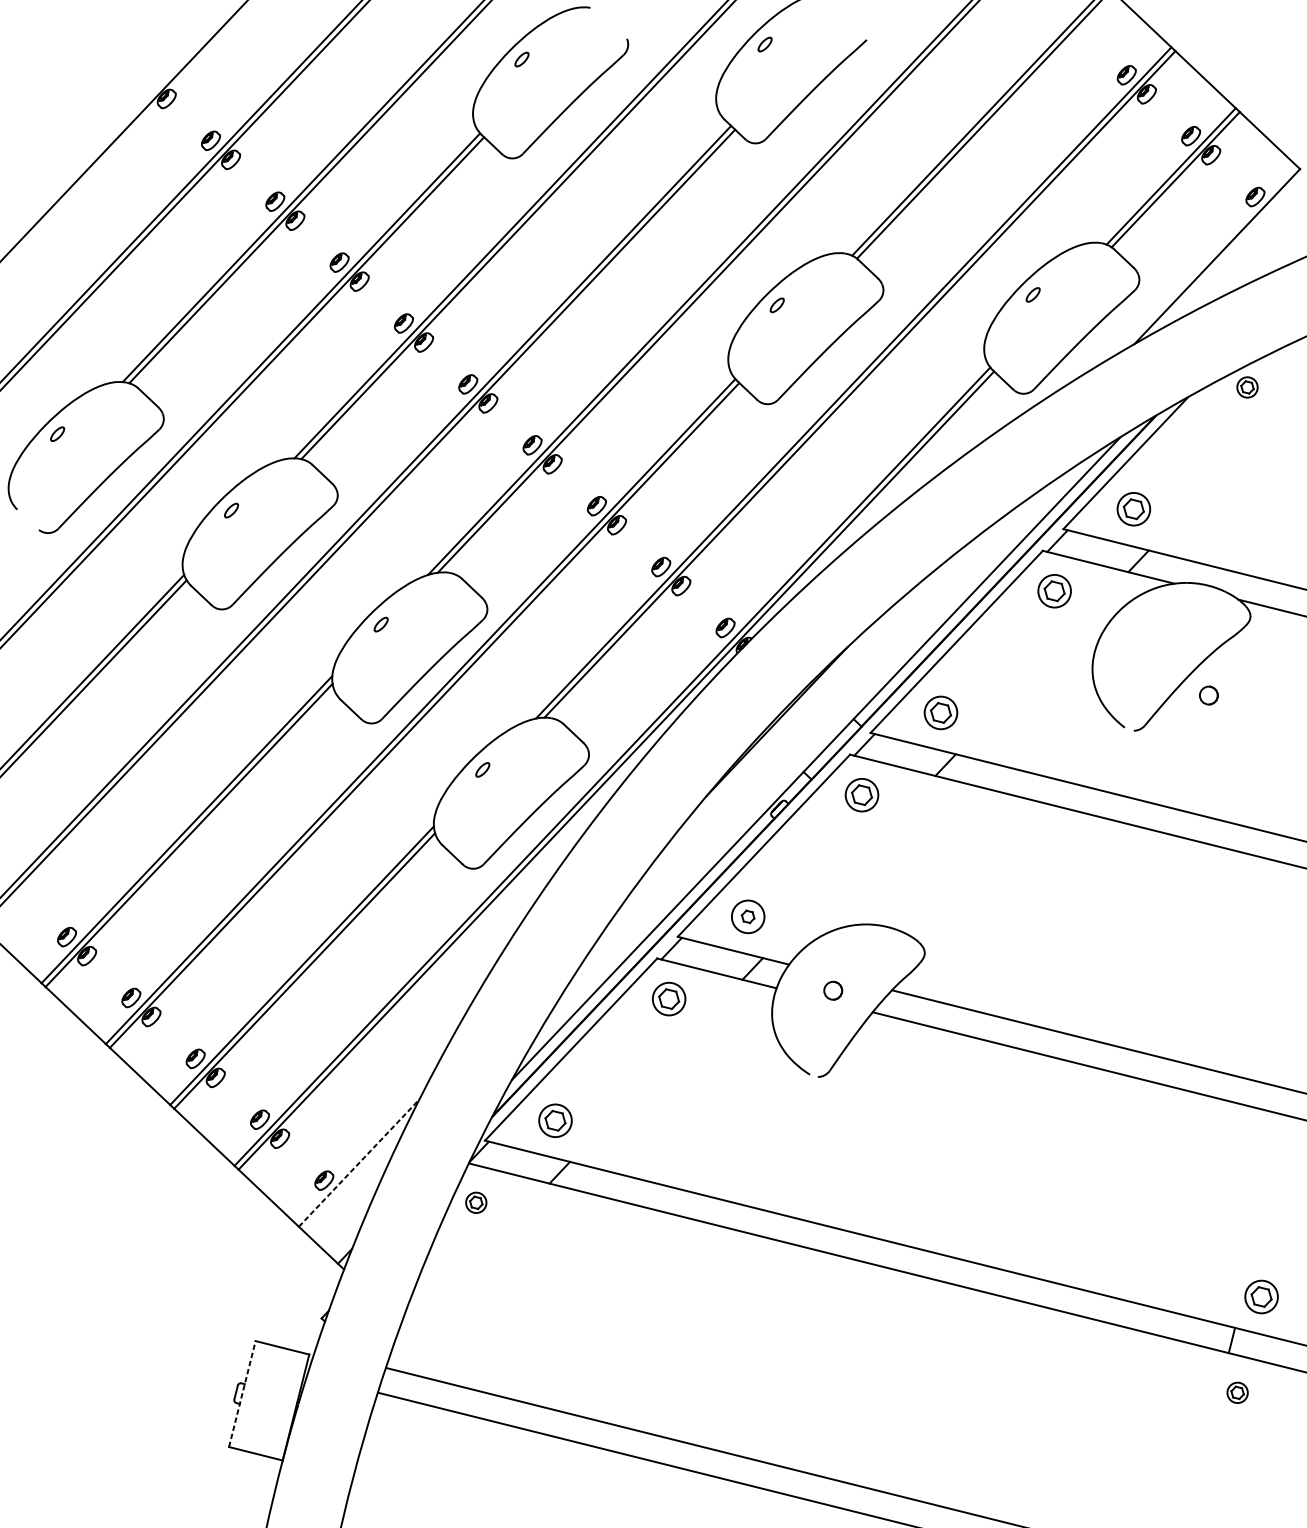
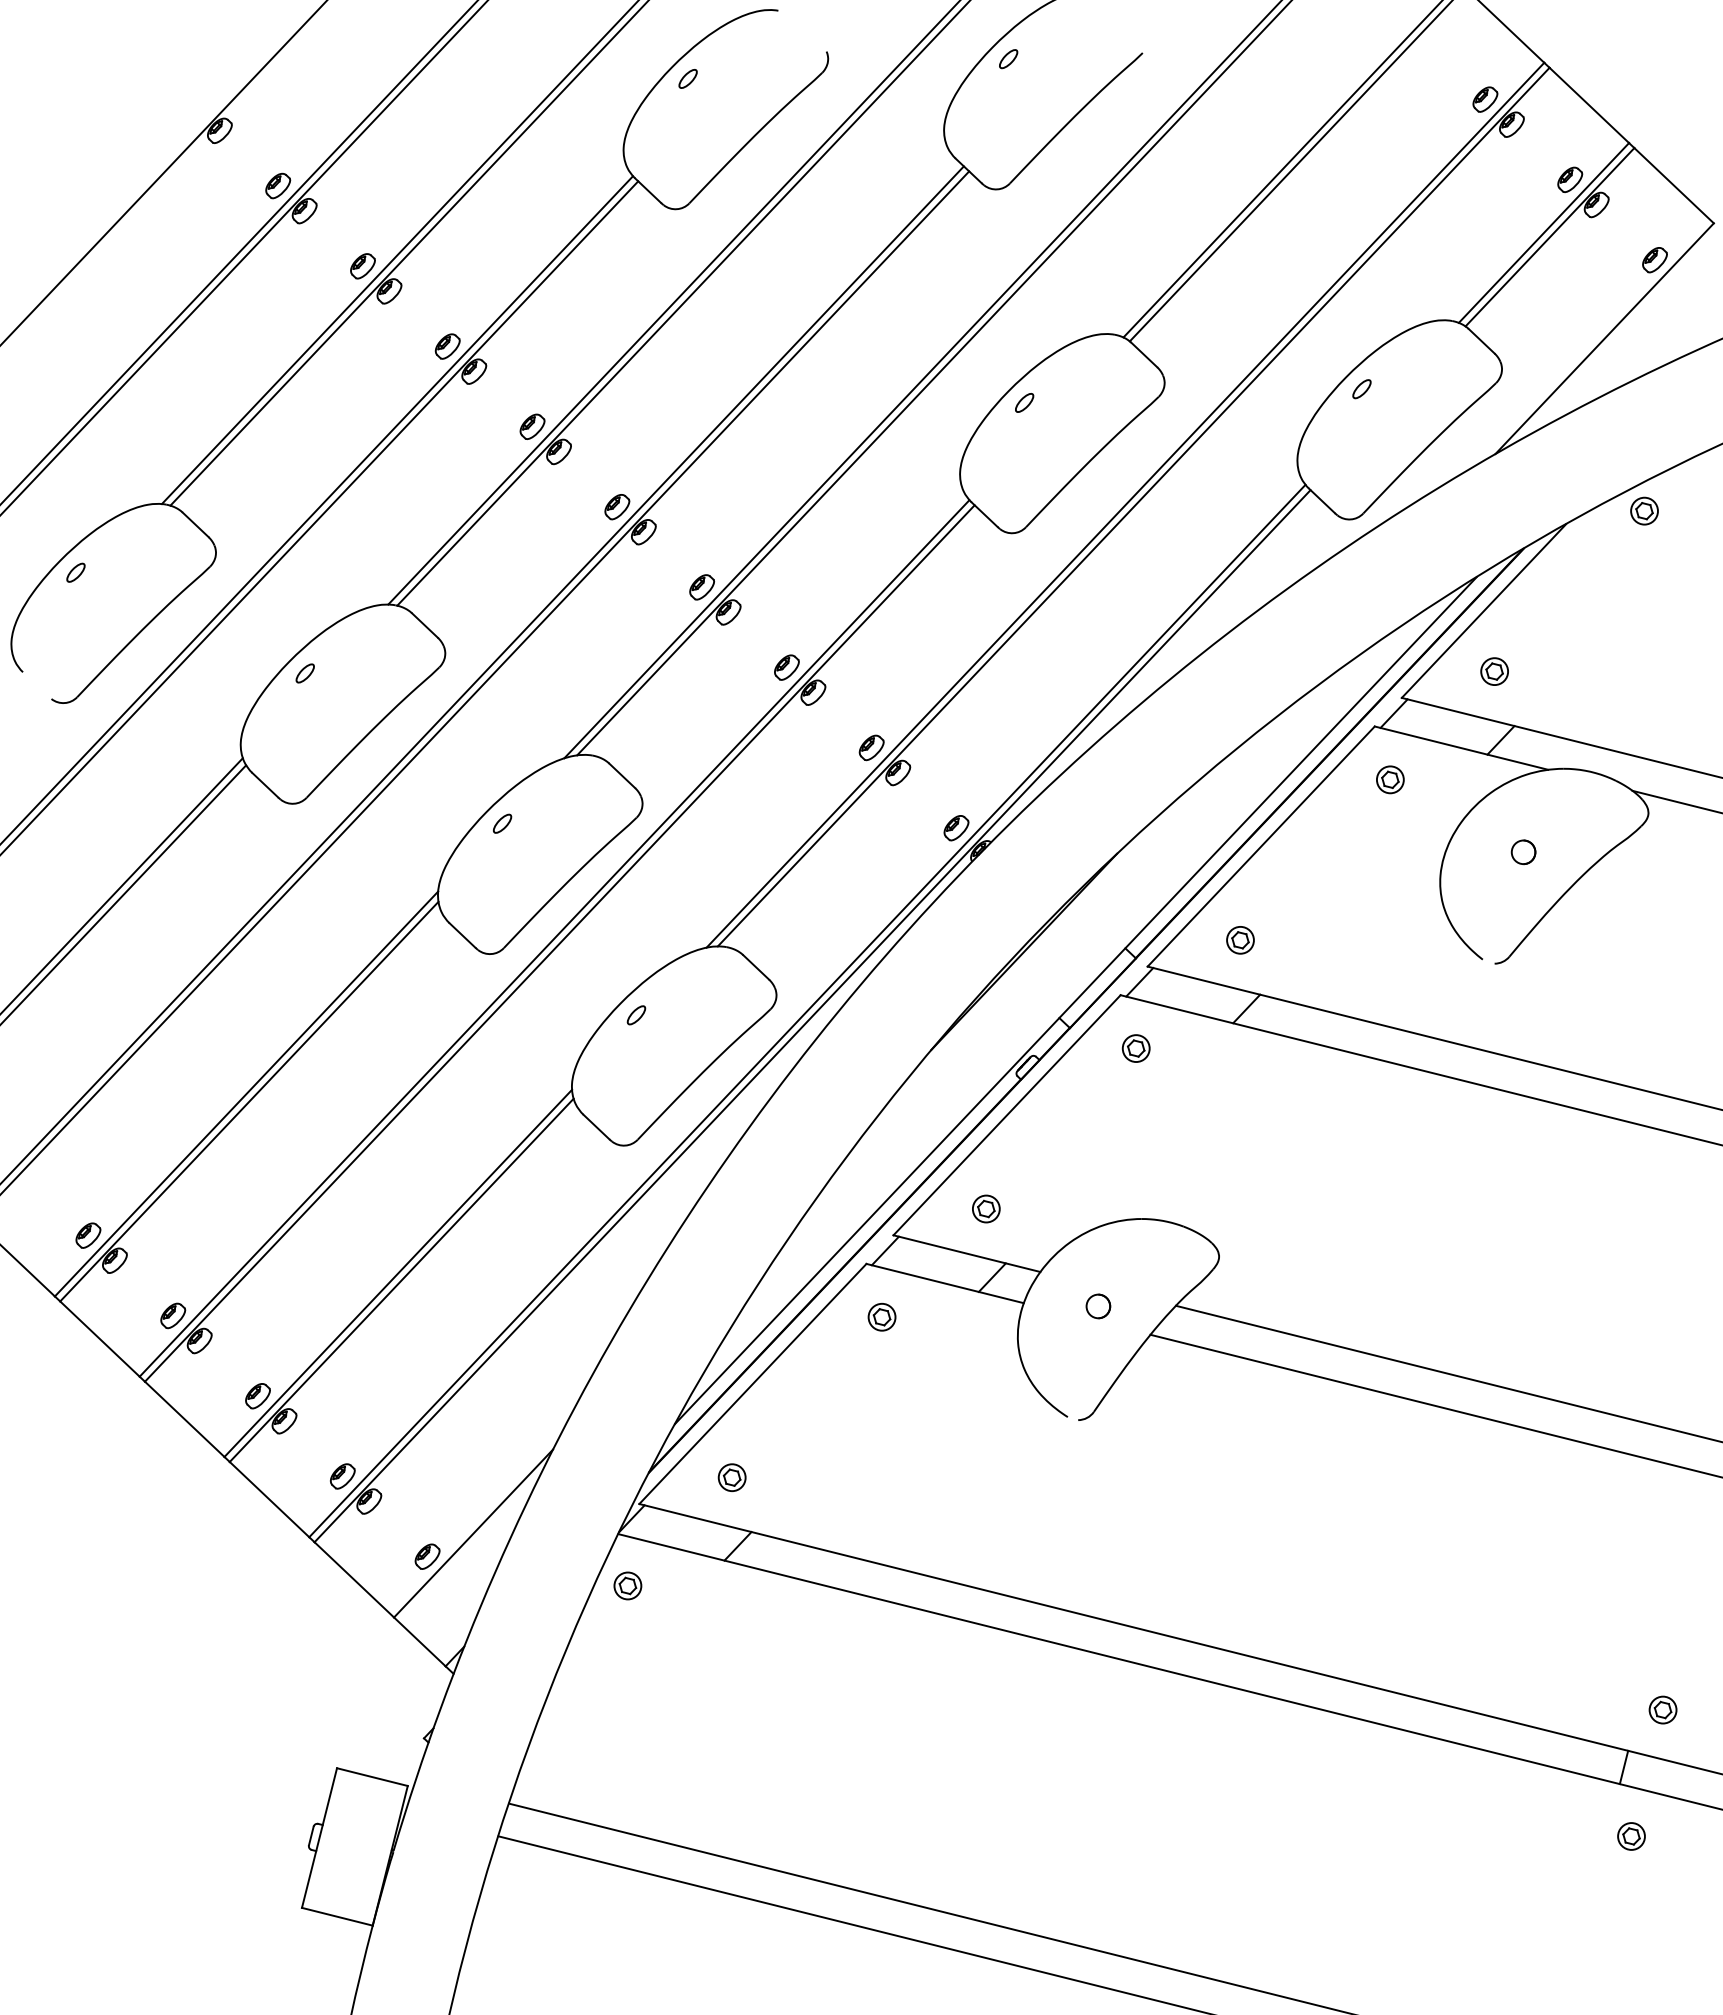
part: (1133, 509) -> (1494, 671), size x0.62
part: (1054, 591) -> (1390, 779), size x0.62
part: (1208, 695) -> (1523, 852), moved
part: (941, 713) -> (1240, 940), size x0.62
part: (861, 795) -> (1135, 1048), size x0.62
circle: (747, 916) -> (985, 1208), size x0.62
part: (668, 998) -> (881, 1316), size x0.62
part: (554, 1120) -> (731, 1477), size x0.62
line: (359, 1163) -> (473, 1533), dashed -> solid
part: (1261, 1296) -> (1662, 1709), size x0.62
line: (242, 1394) -> (319, 1838), dashed -> solid

